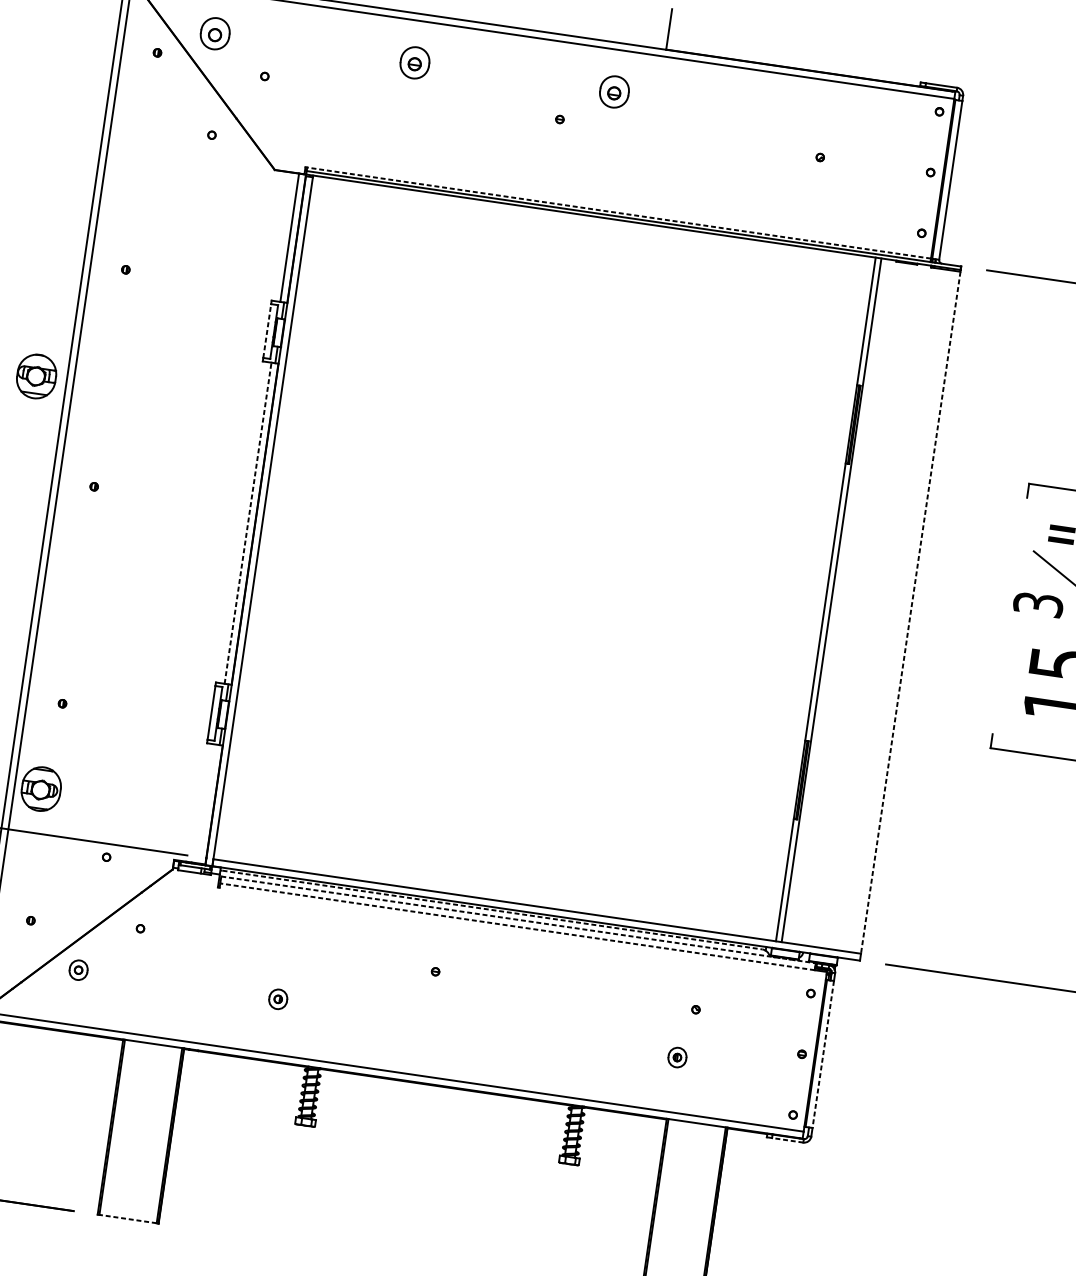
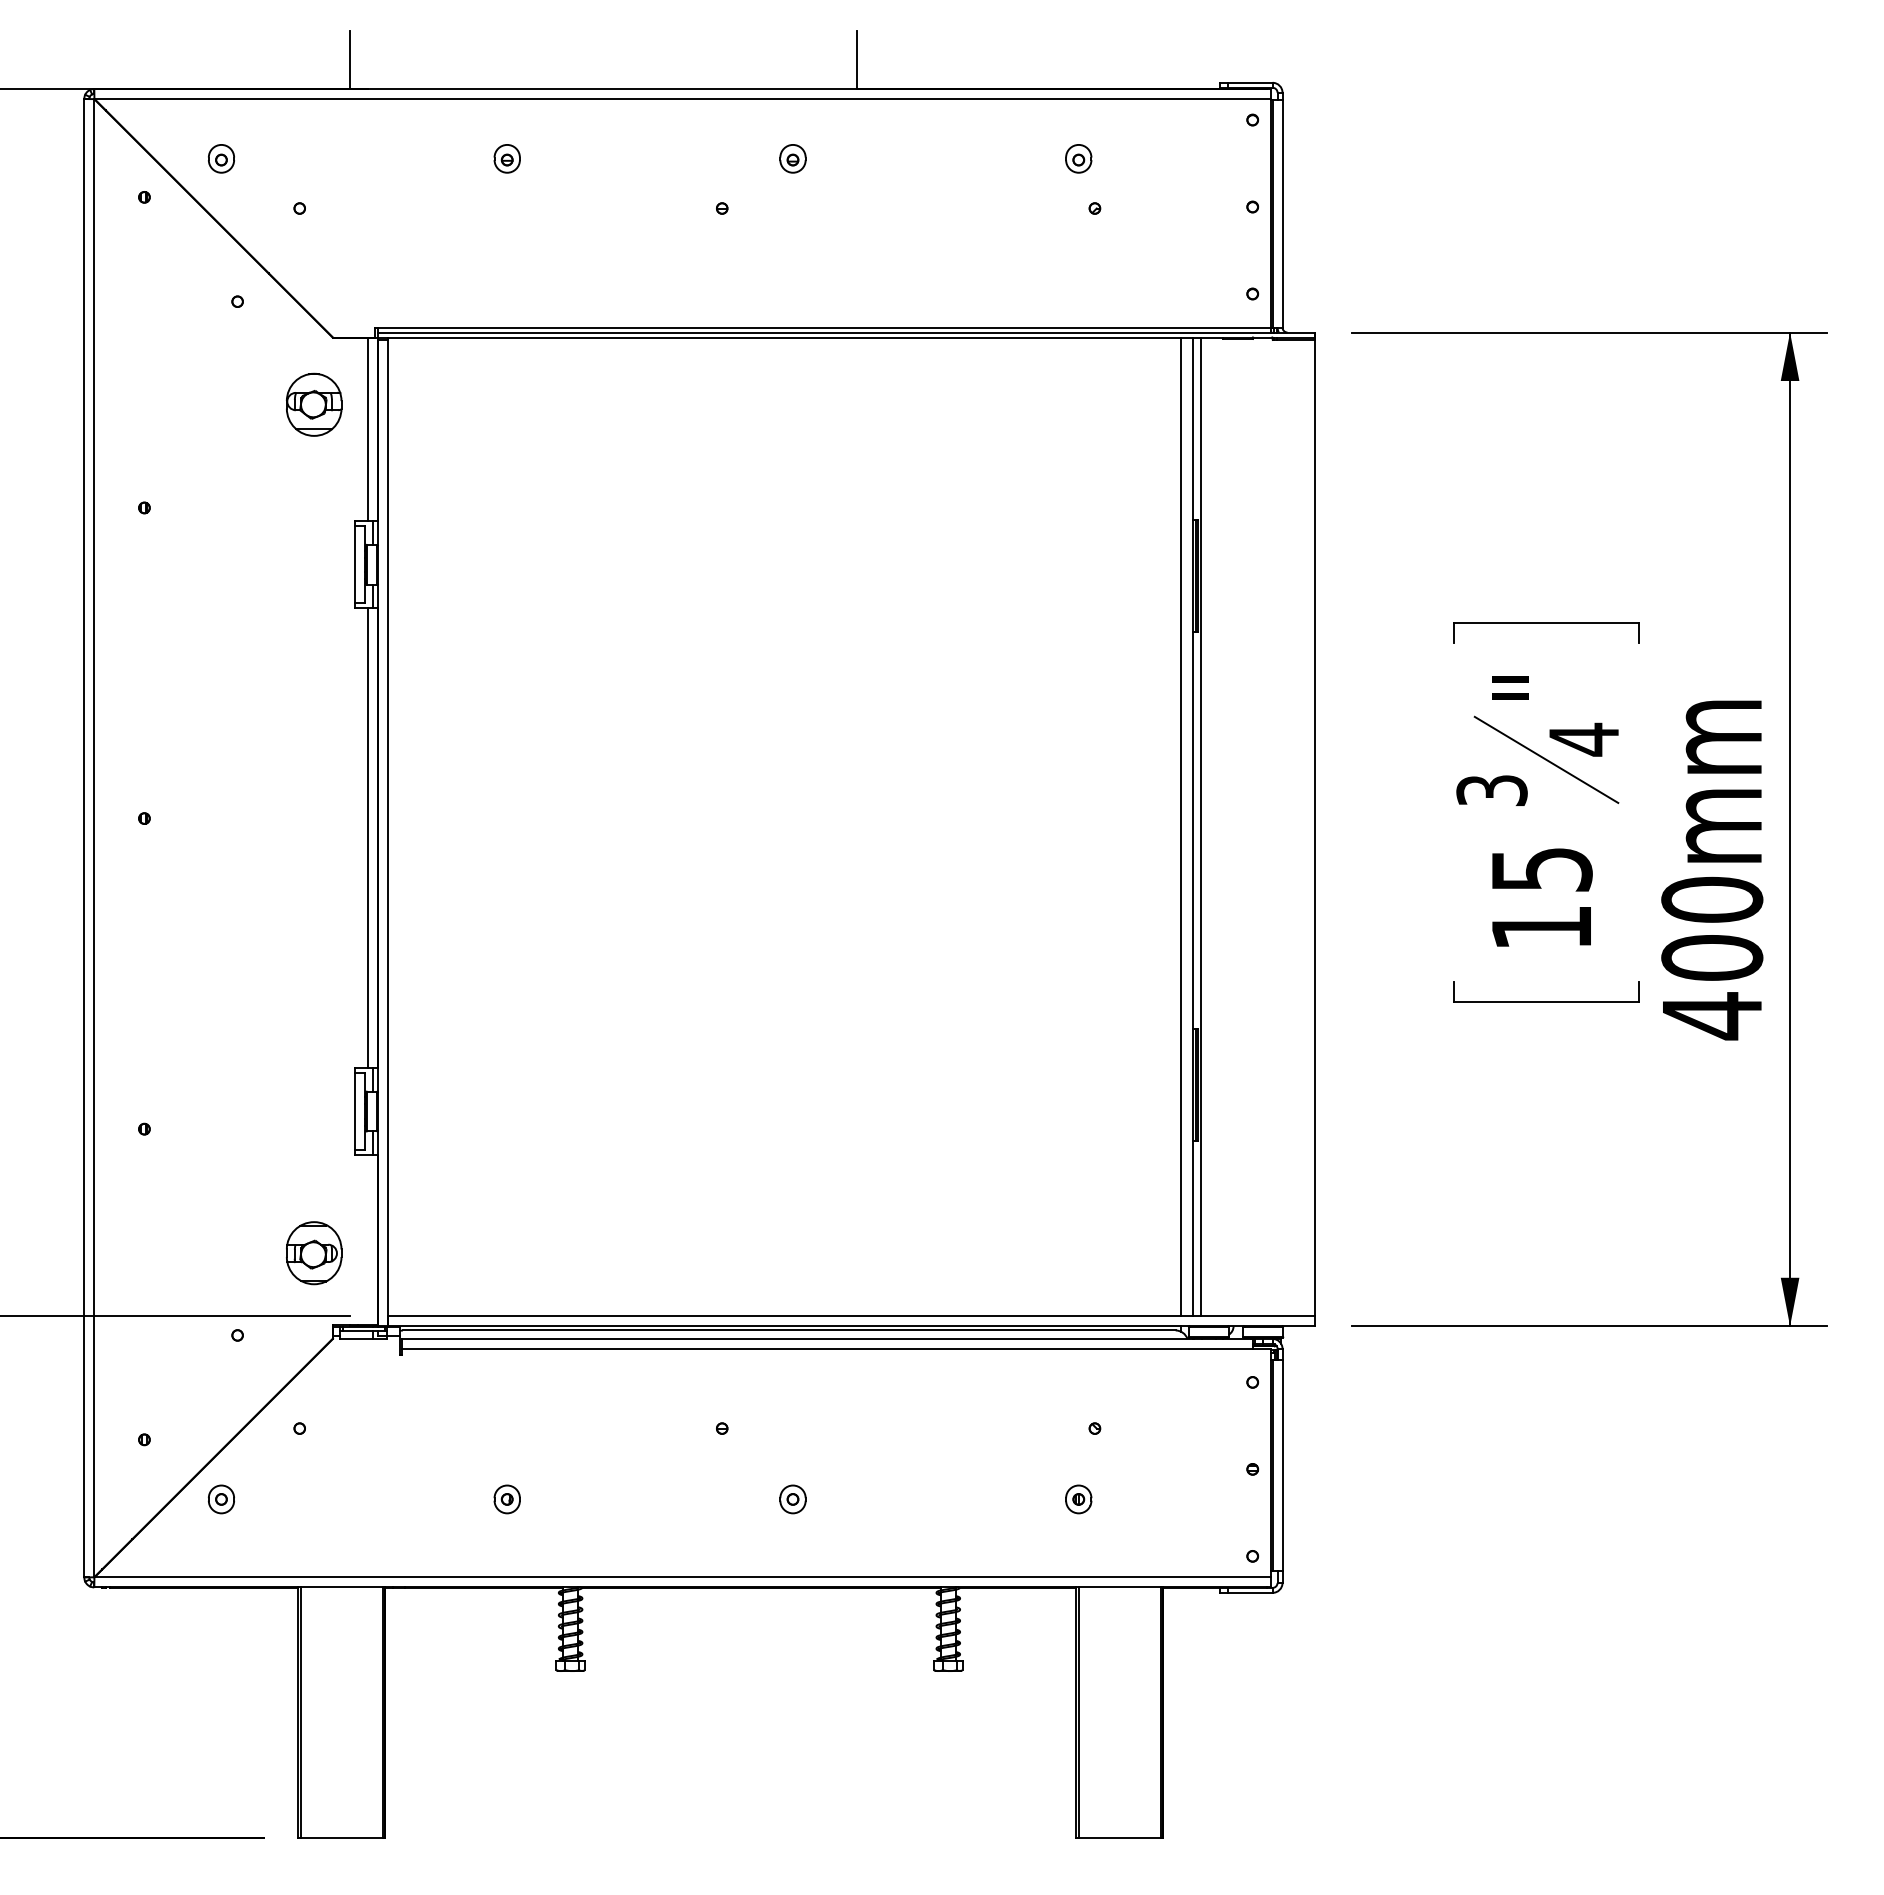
part: (215, 33) -> (221, 158), size x0.62
part: (414, 62) -> (506, 158), size x0.62
part: (614, 91) -> (792, 158), size x0.62
part: (813, 120) -> (1078, 158), added
line: (619, 213) -> (824, 327), dashed -> solid
line: (267, 330) -> (355, 564), dashed -> solid
part: (36, 376) -> (314, 404), moved
line: (247, 523) -> (367, 838), dashed -> solid
line: (817, 597) -> (1180, 826), added
line: (910, 612) -> (1314, 828), dashed -> solid
part: (41, 789) -> (314, 1253), moved
line: (492, 910) -> (789, 1330), dashed -> solid
line: (518, 919) -> (827, 1338), dashed -> solid
line: (517, 926) -> (827, 1348), dashed -> solid
part: (477, 1028) -> (792, 1499), added
line: (823, 1054) -> (1282, 1465), dashed -> solid
line: (787, 1139) -> (1249, 1592), dashed -> solid
line: (127, 1219) -> (341, 1838), dashed -> solid

